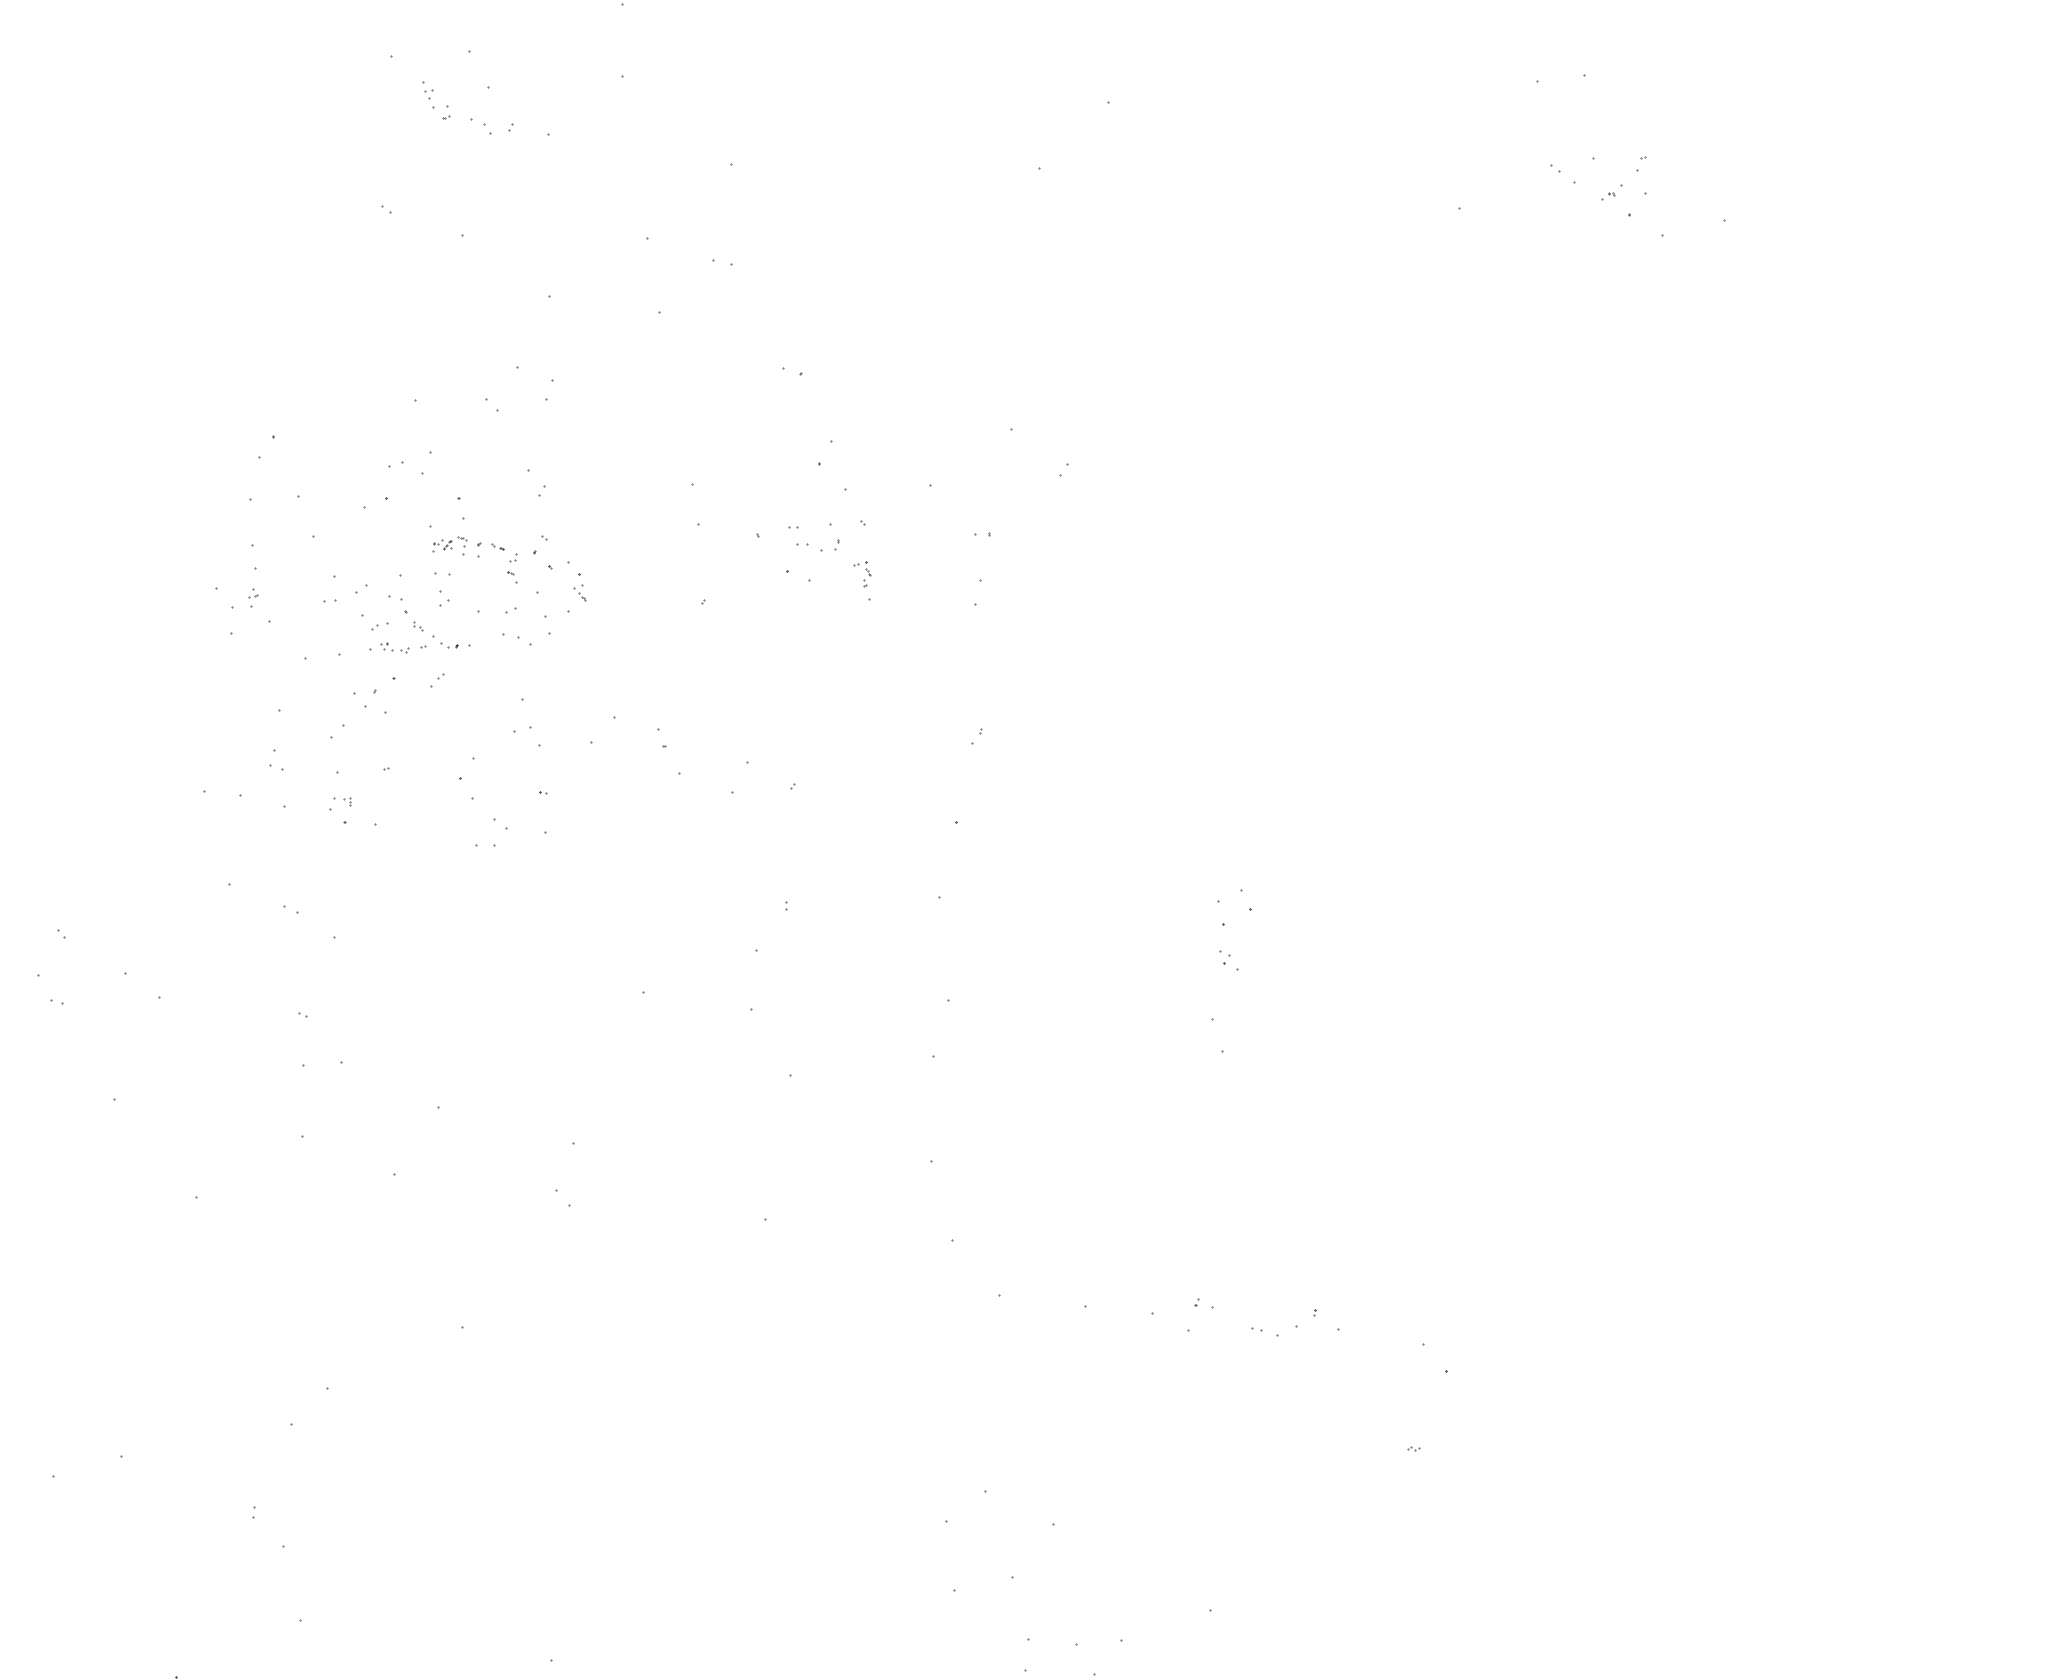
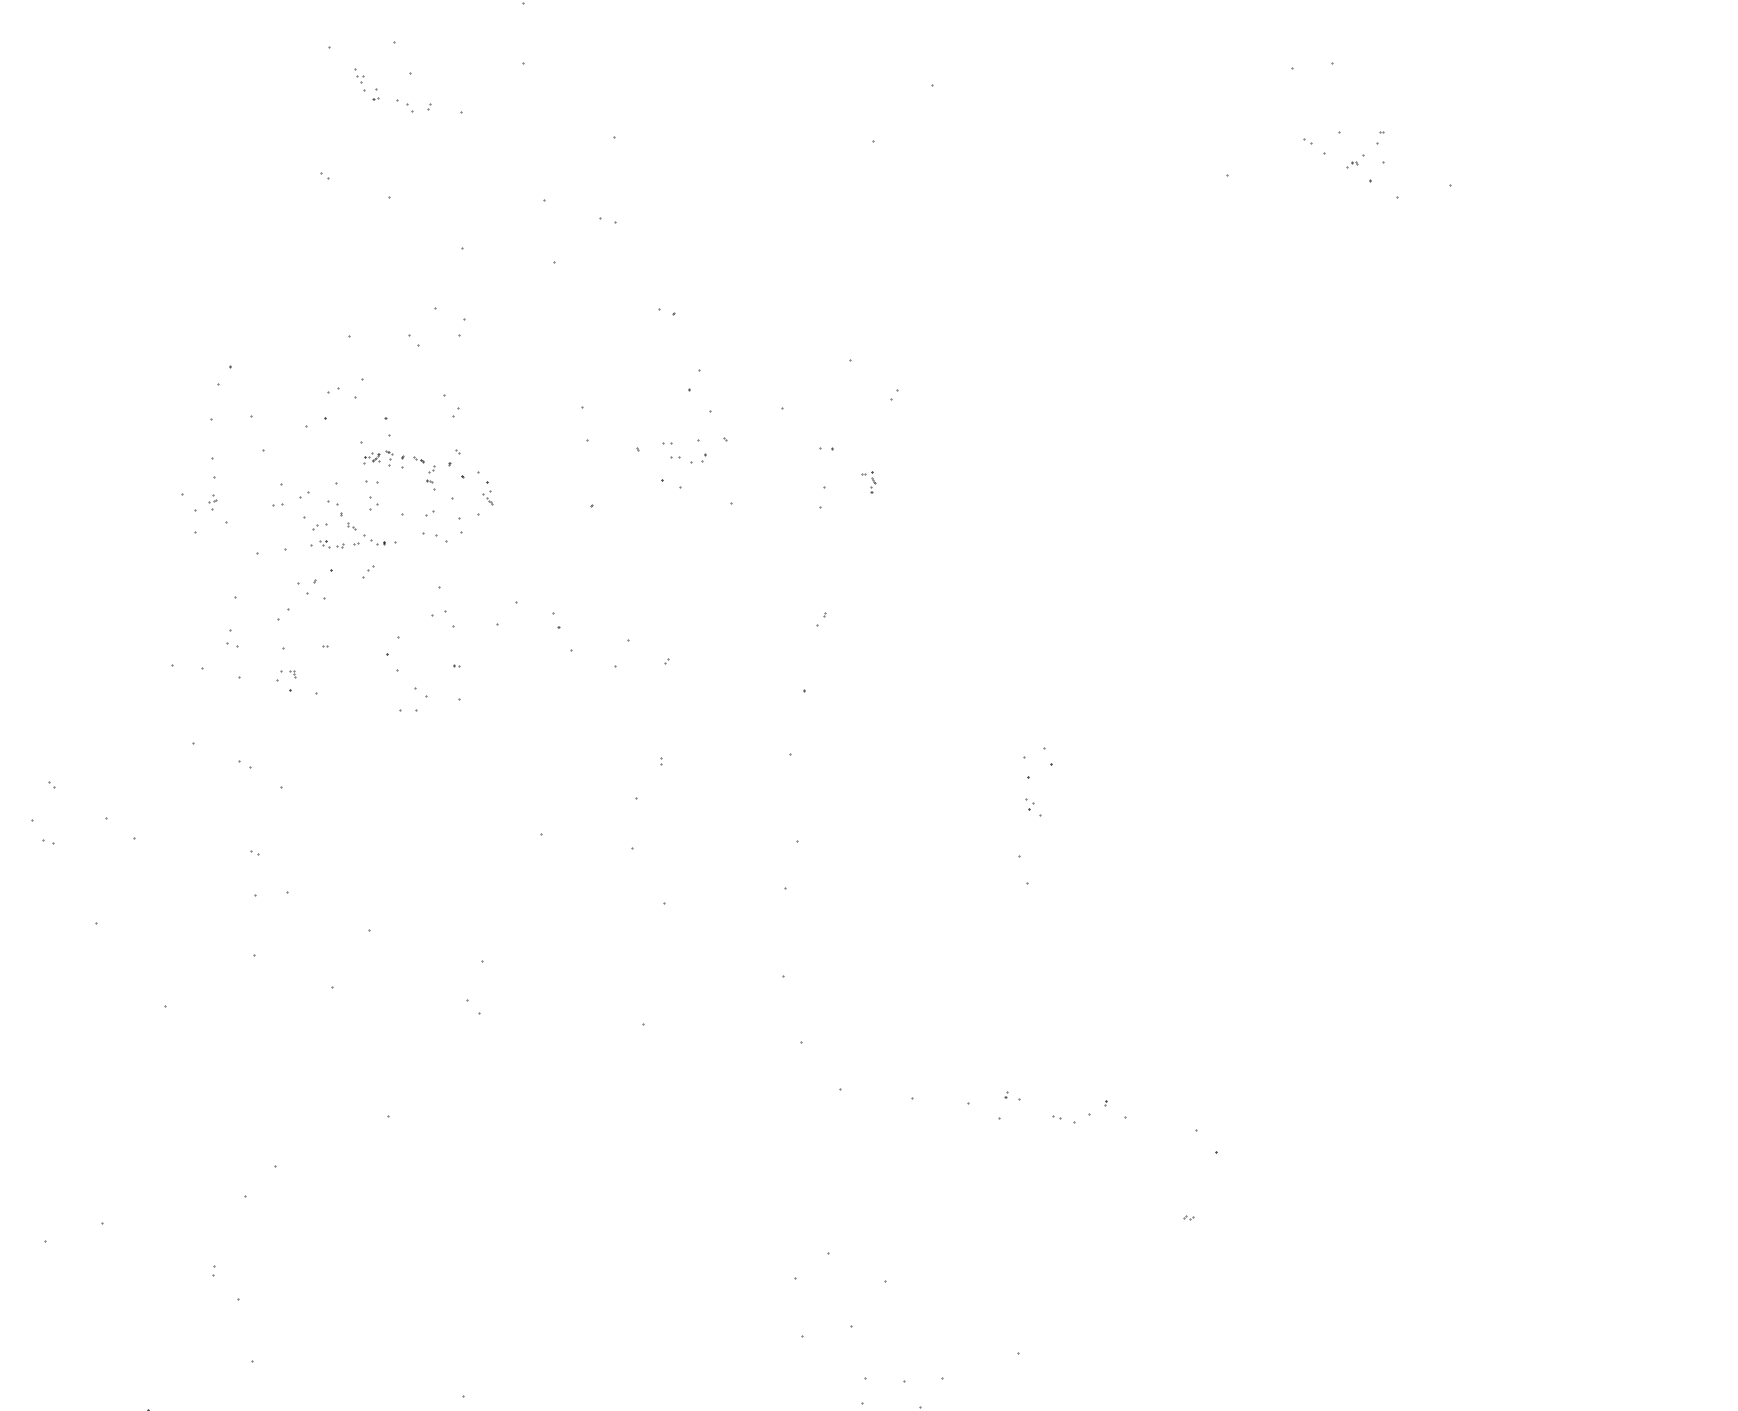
part: (862, 574) -> (869, 482), moved

